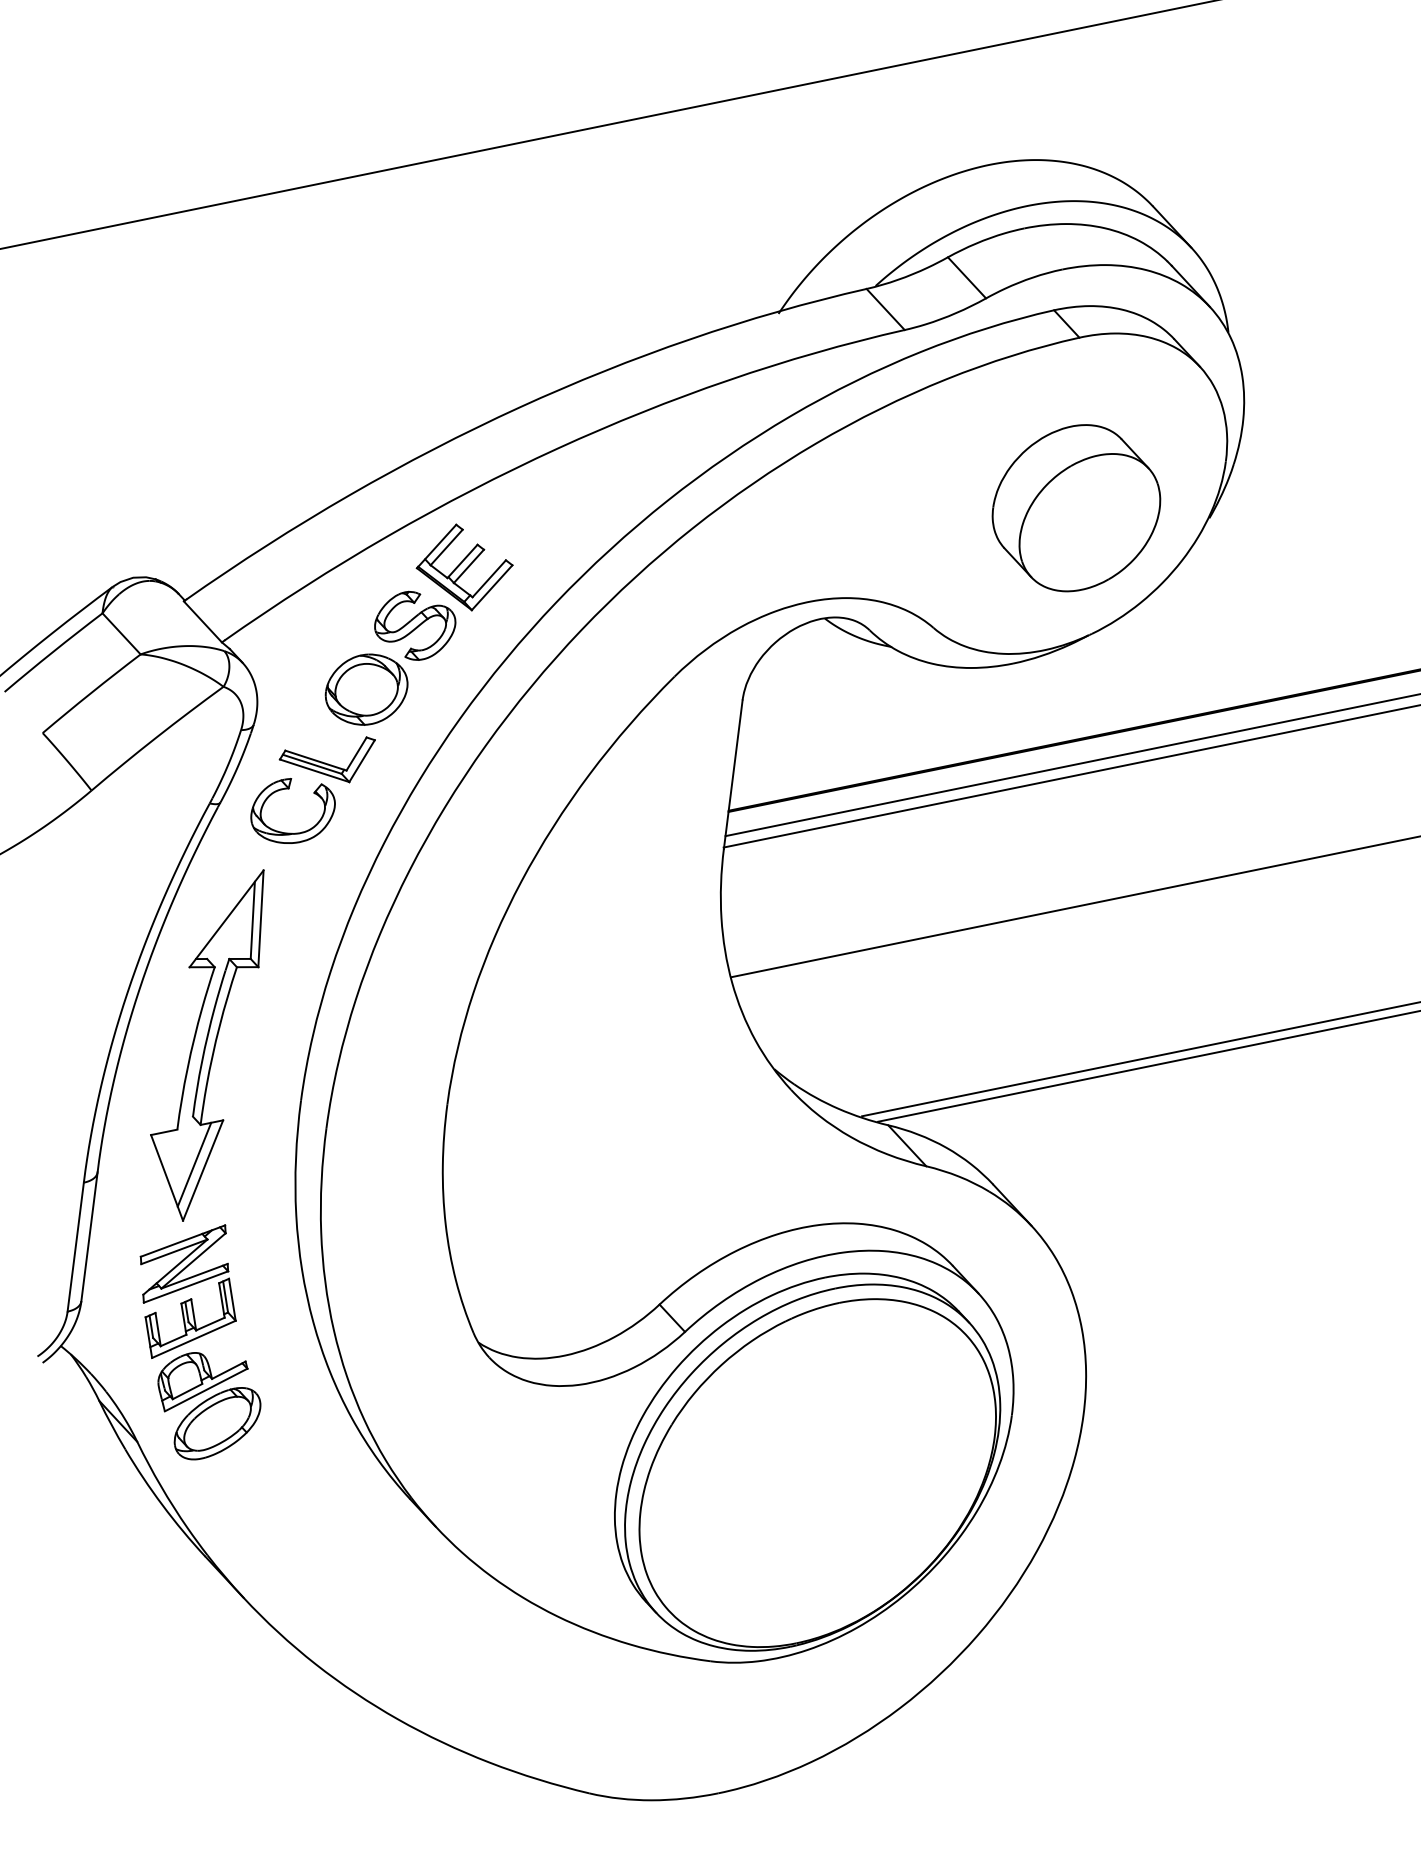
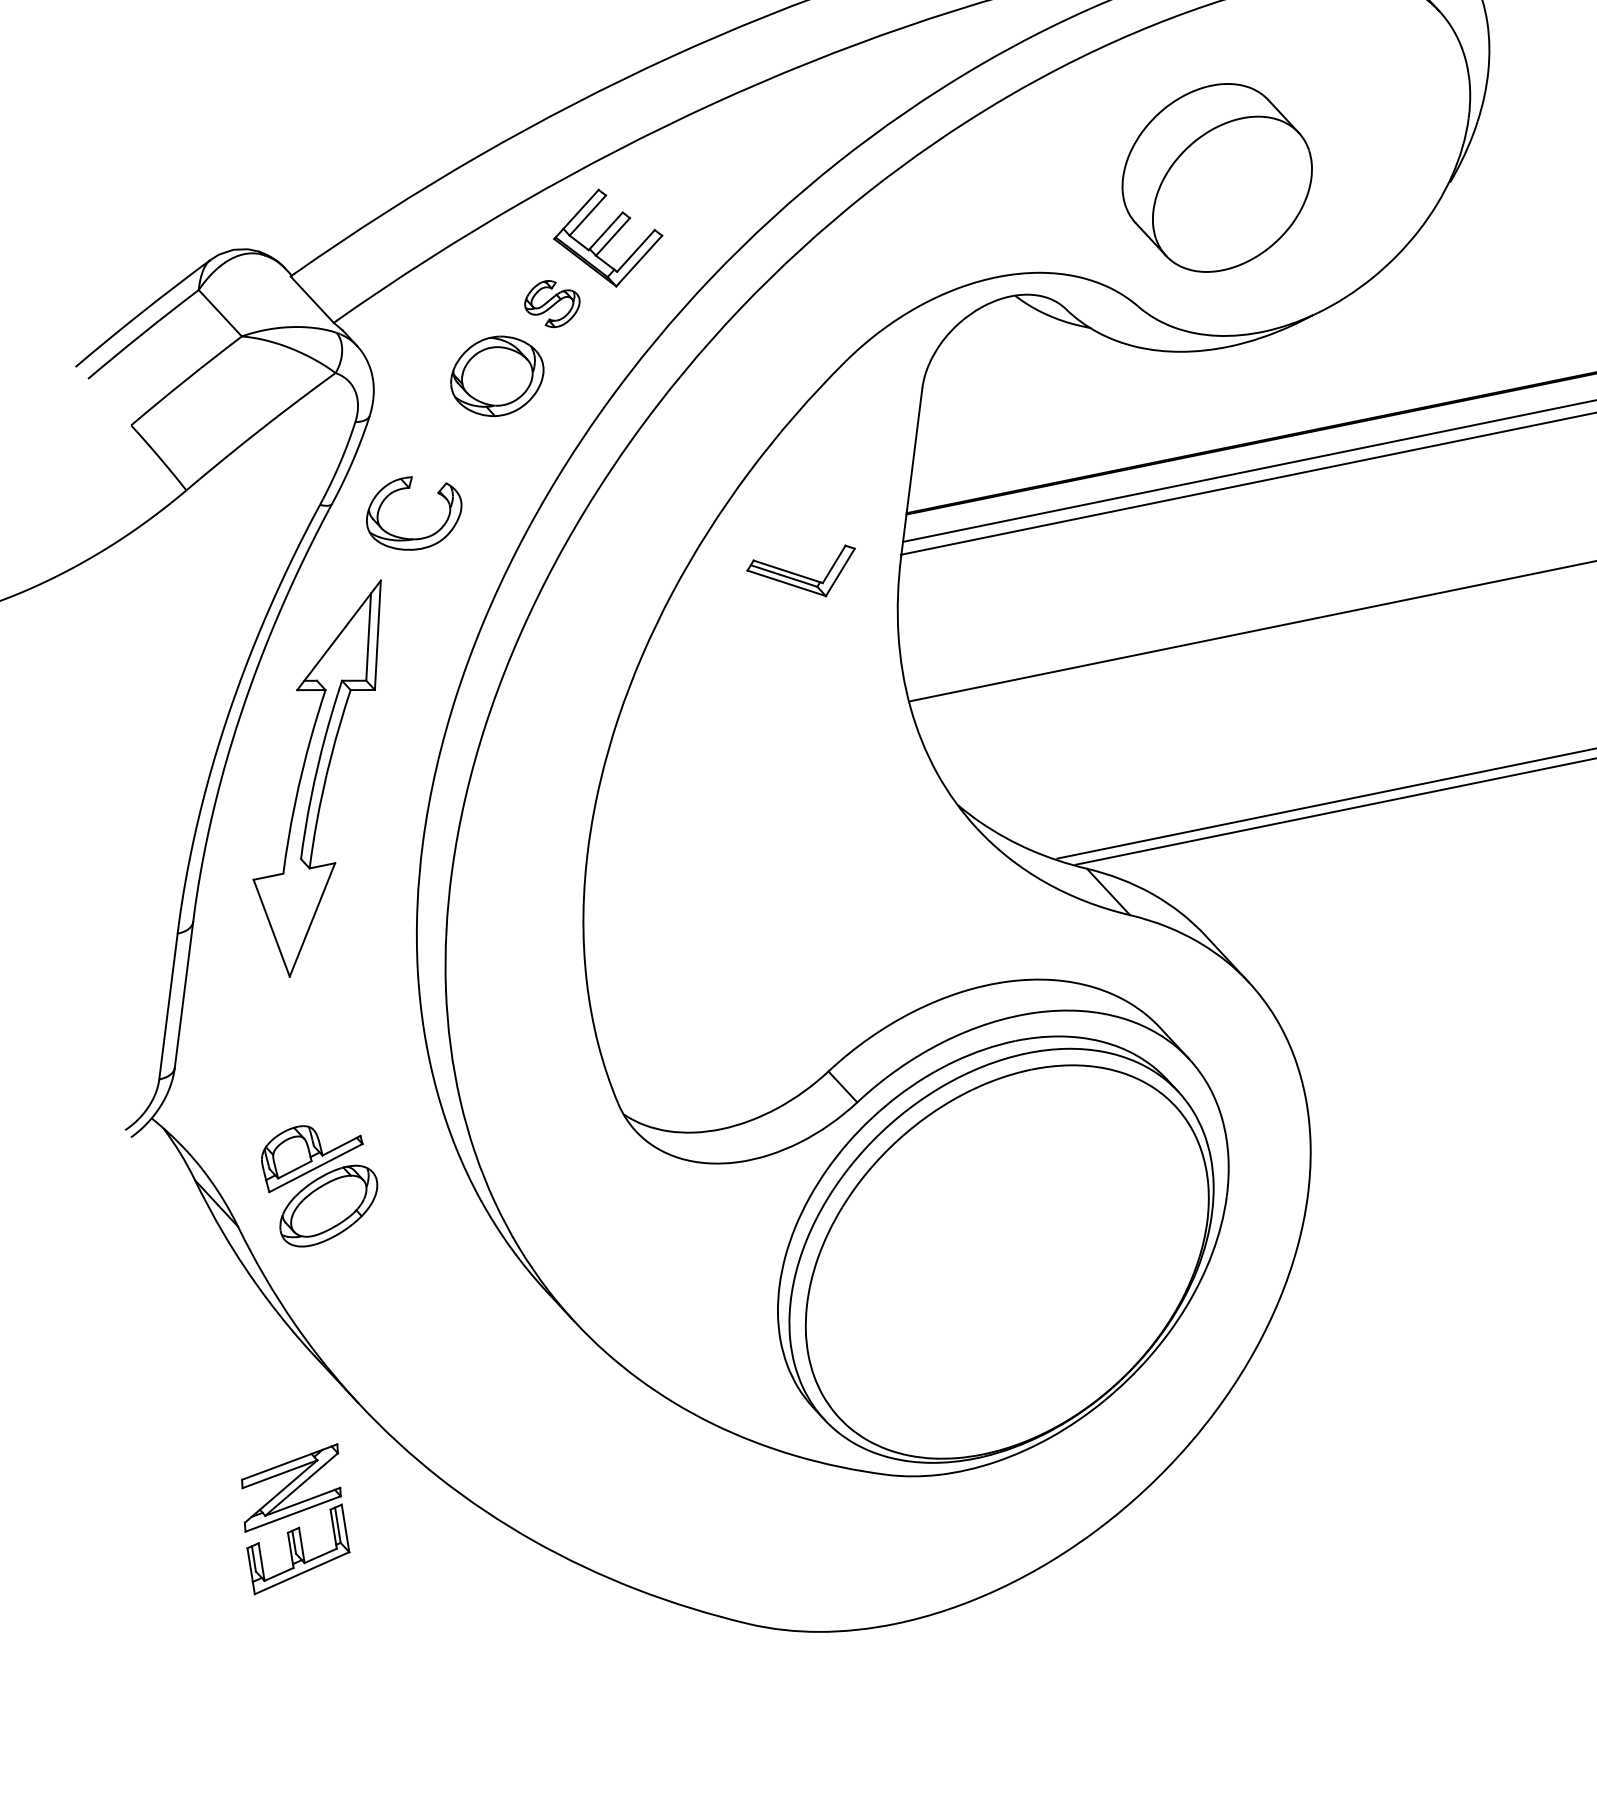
part: (1076, 508) -> (1217, 178), moved
part: (415, 625) -> (552, 303), size x0.6
part: (326, 759) -> (800, 570), moved
line: (194, 1164) -> (302, 913), removed
part: (187, 1291) -> (294, 1519), moved

